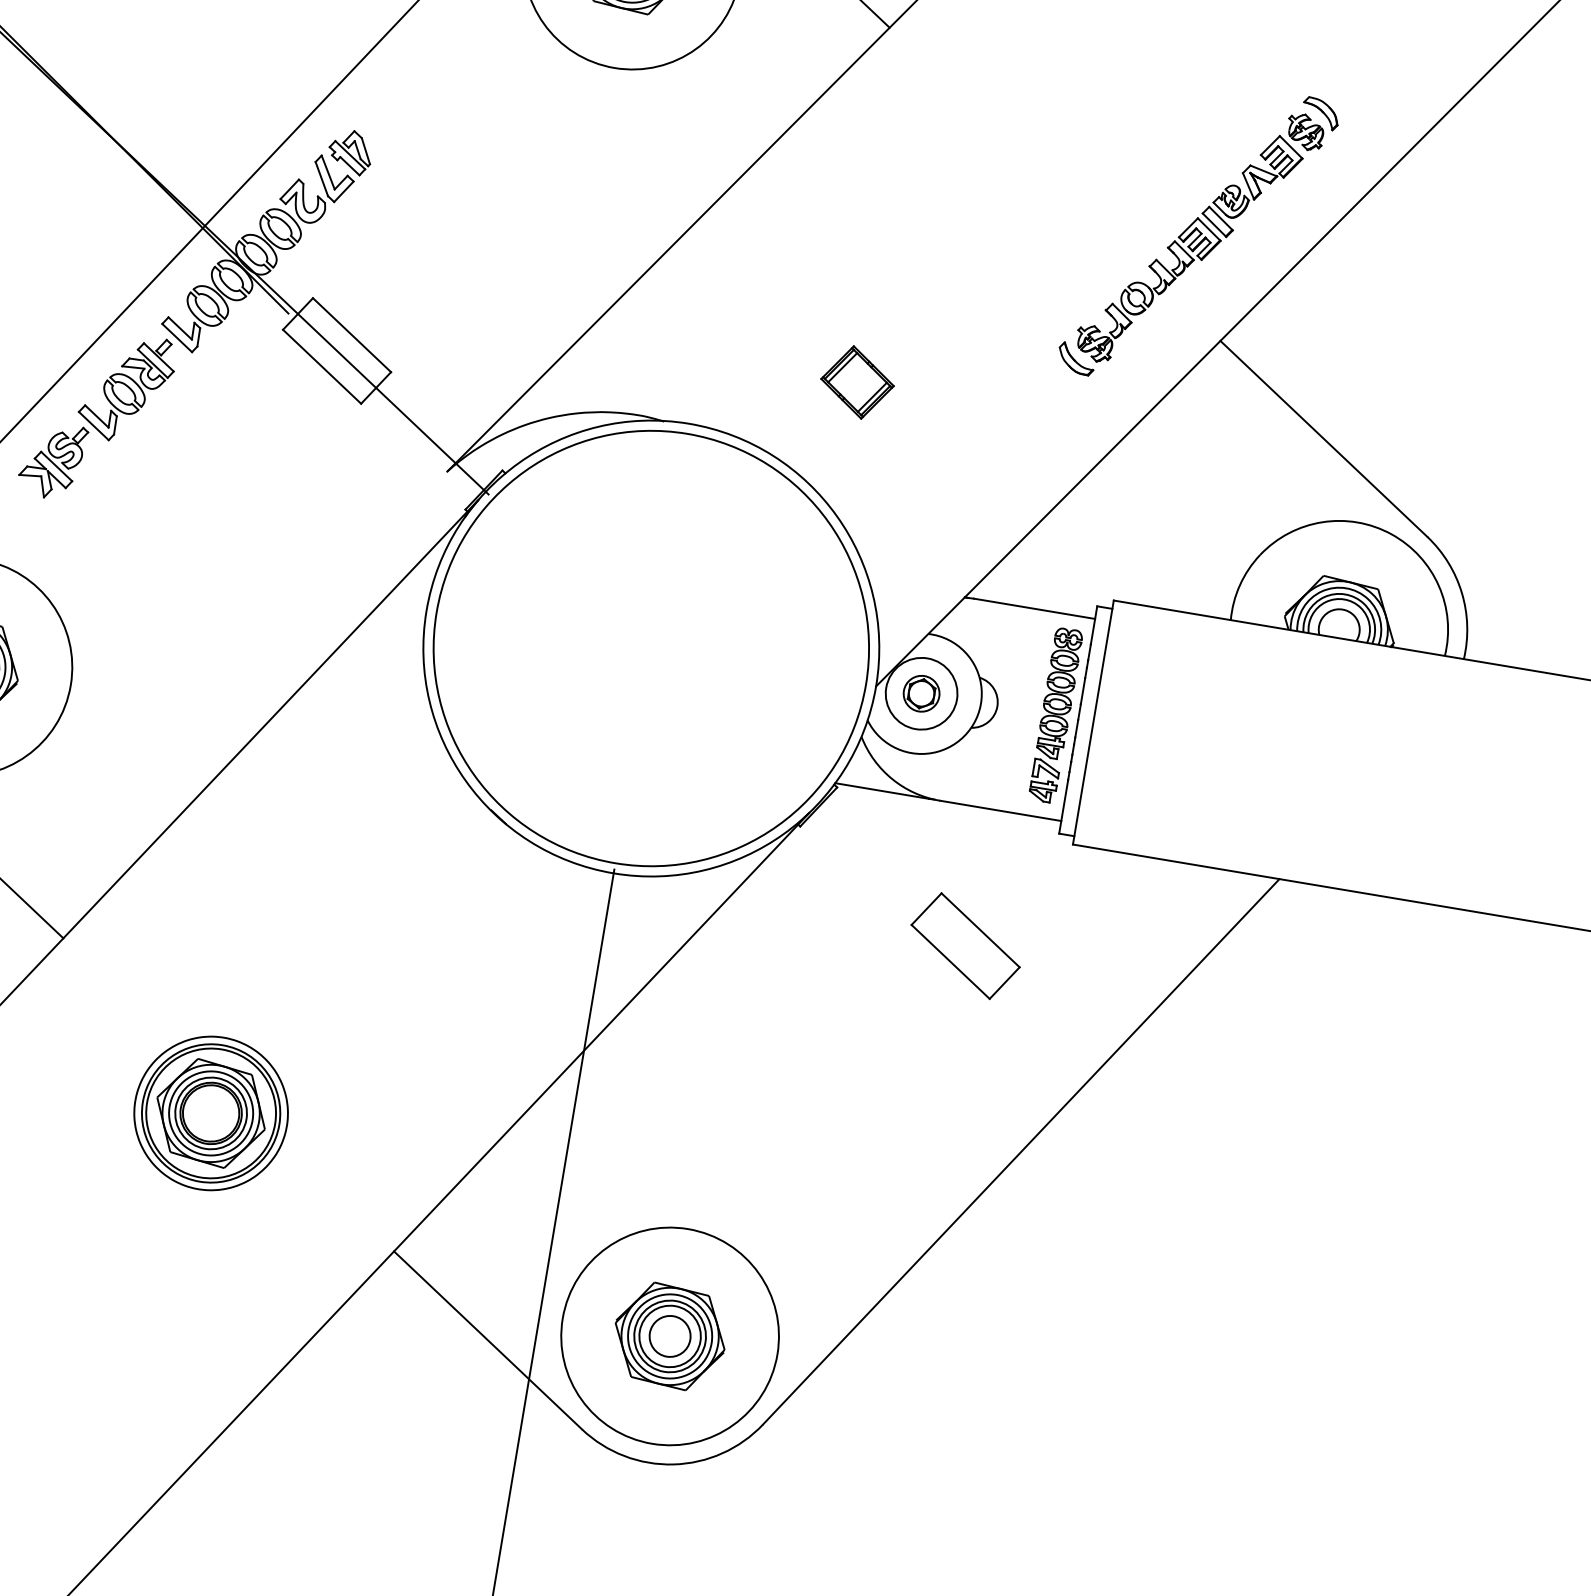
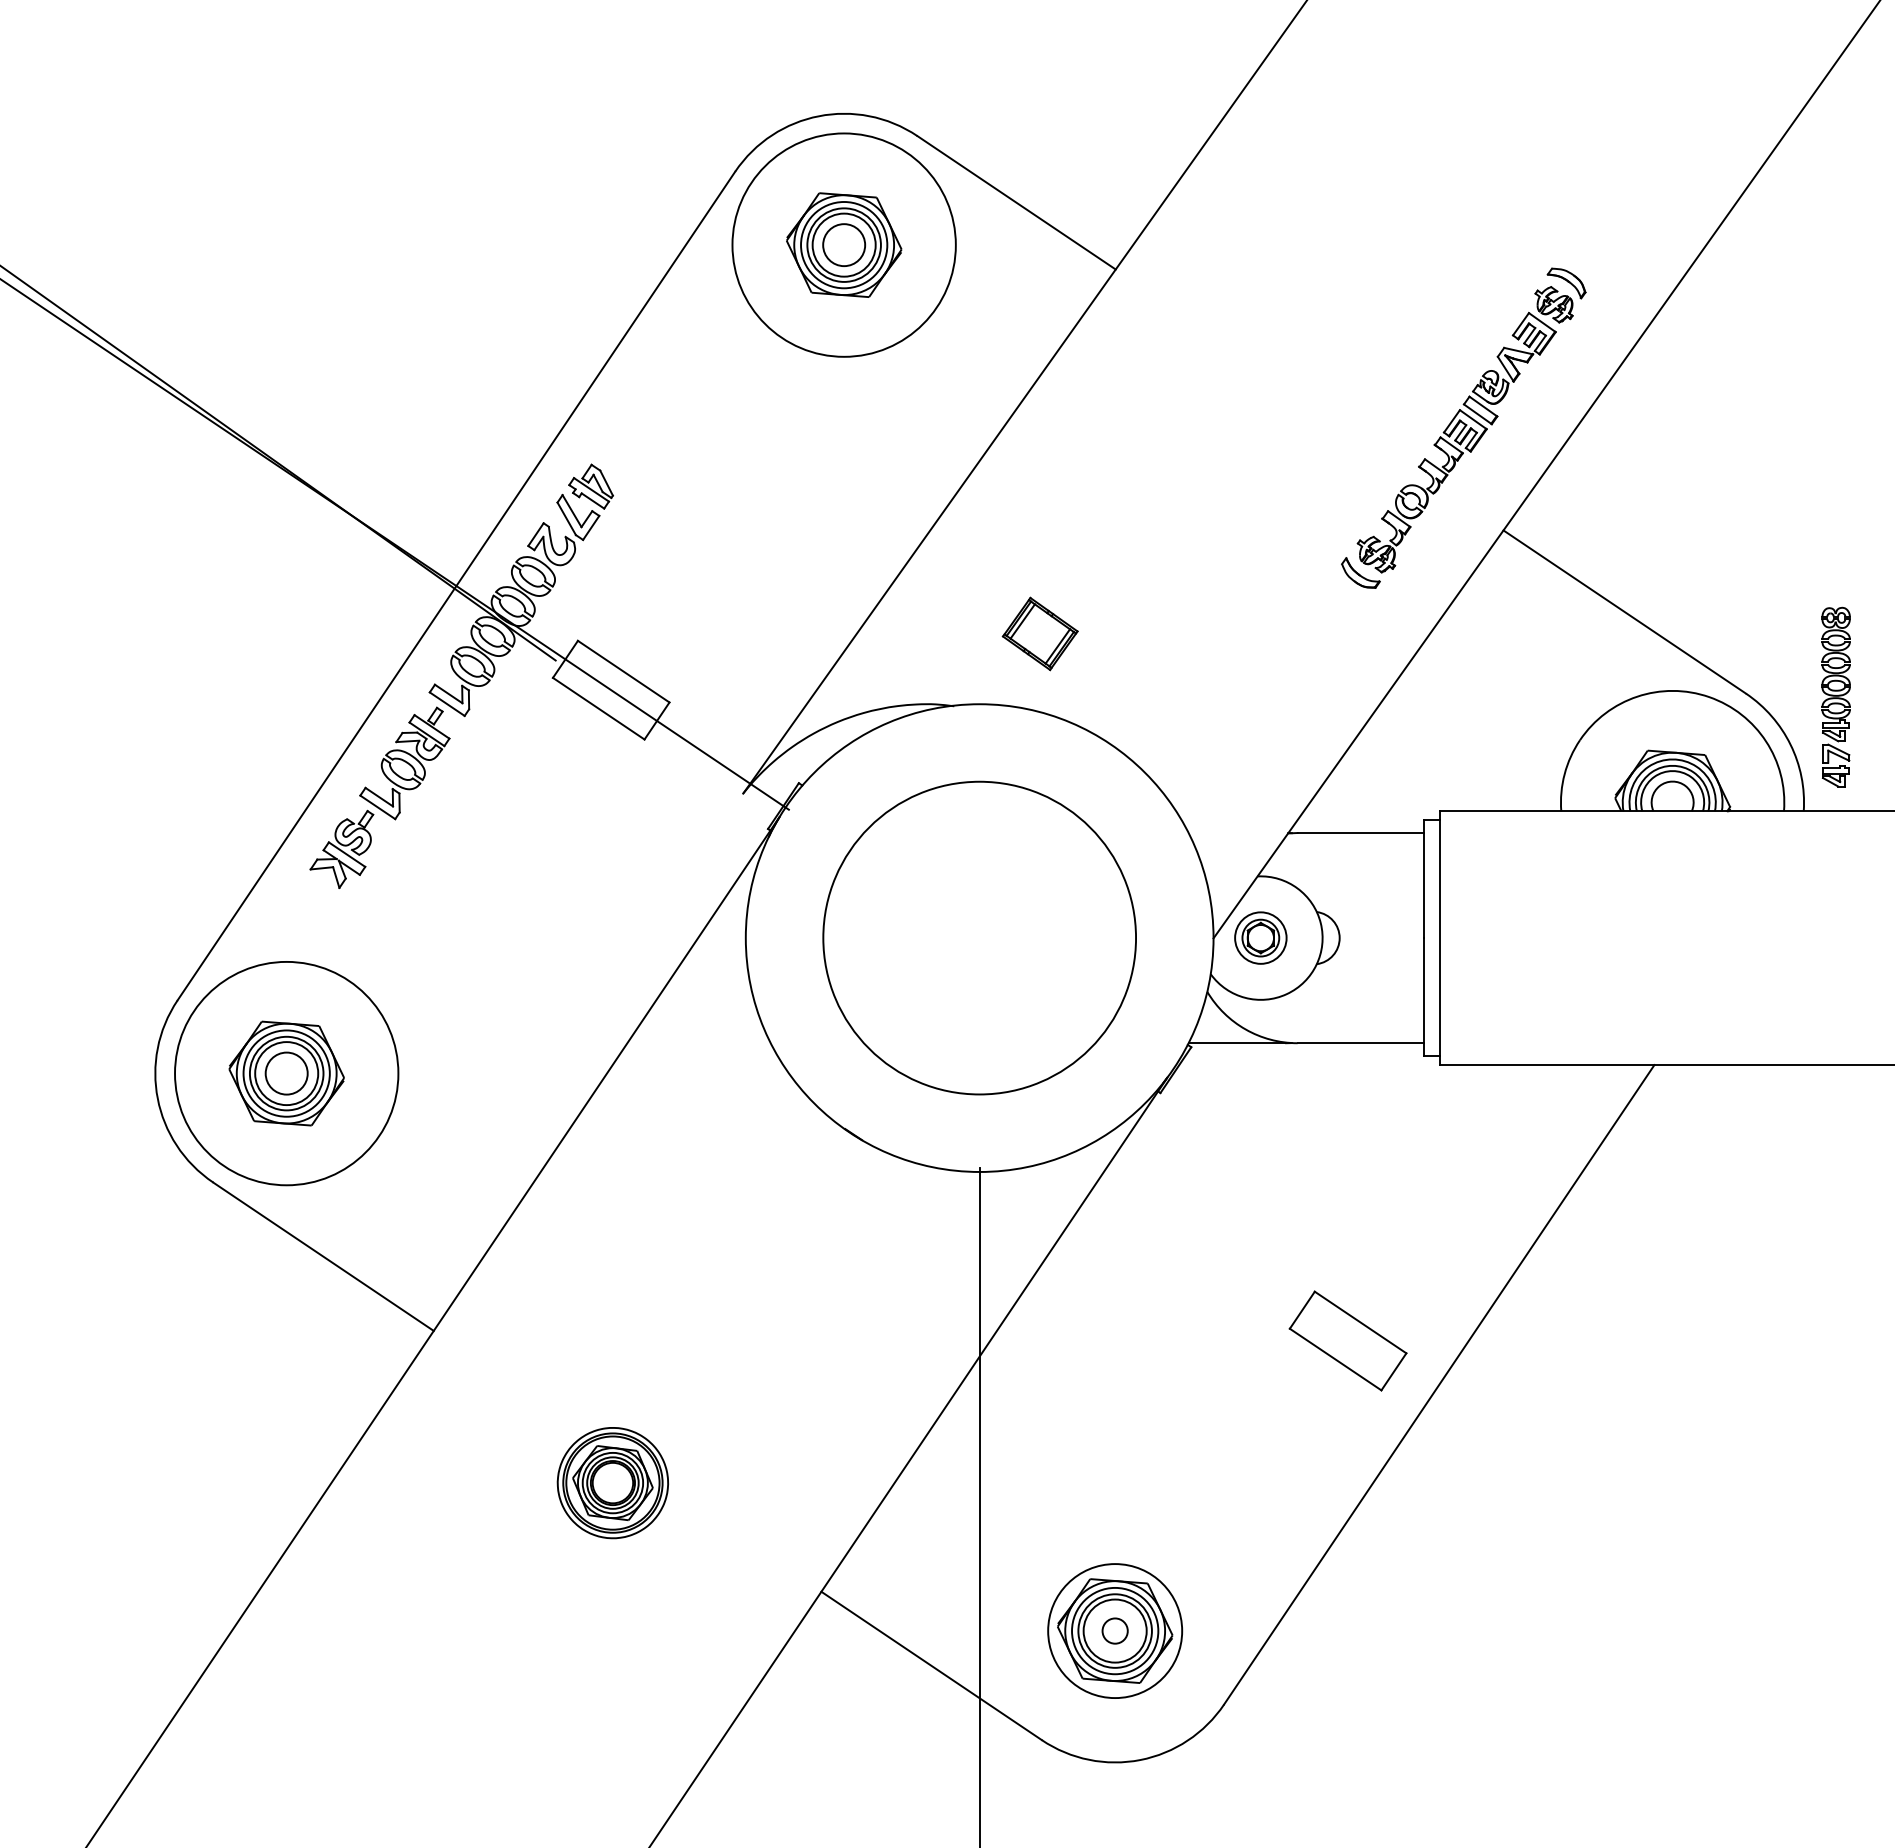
part: (856, 381) -> (1039, 633), moved
circle: (651, 647) -> (979, 937), size x0.7
circle: (921, 693) -> (1260, 937), size x0.7
part: (1055, 714) -> (1835, 696), moved
part: (965, 945) -> (1347, 1340), moved
part: (210, 1112) -> (612, 1482), size x0.7
circle: (669, 1335) -> (1114, 1630), size x0.6
circle: (670, 1336) -> (1115, 1631), size x0.6

